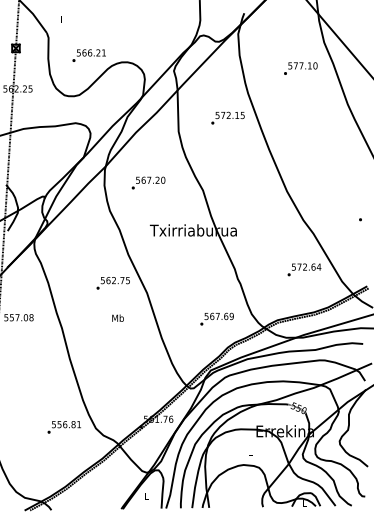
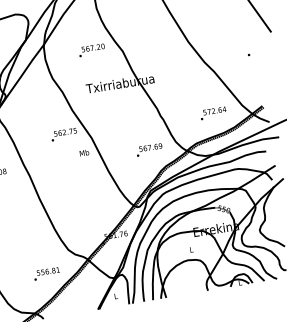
text: (148, 182) -> (91, 49), moved
text: (304, 269) -> (213, 113), moved
text: (117, 317) -> (83, 152), moved
text: (63, 427) -> (46, 274), moved

